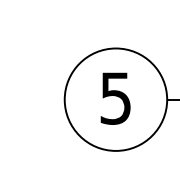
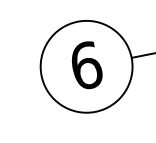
text: (116, 98) -> (86, 65), 5 -> 6

